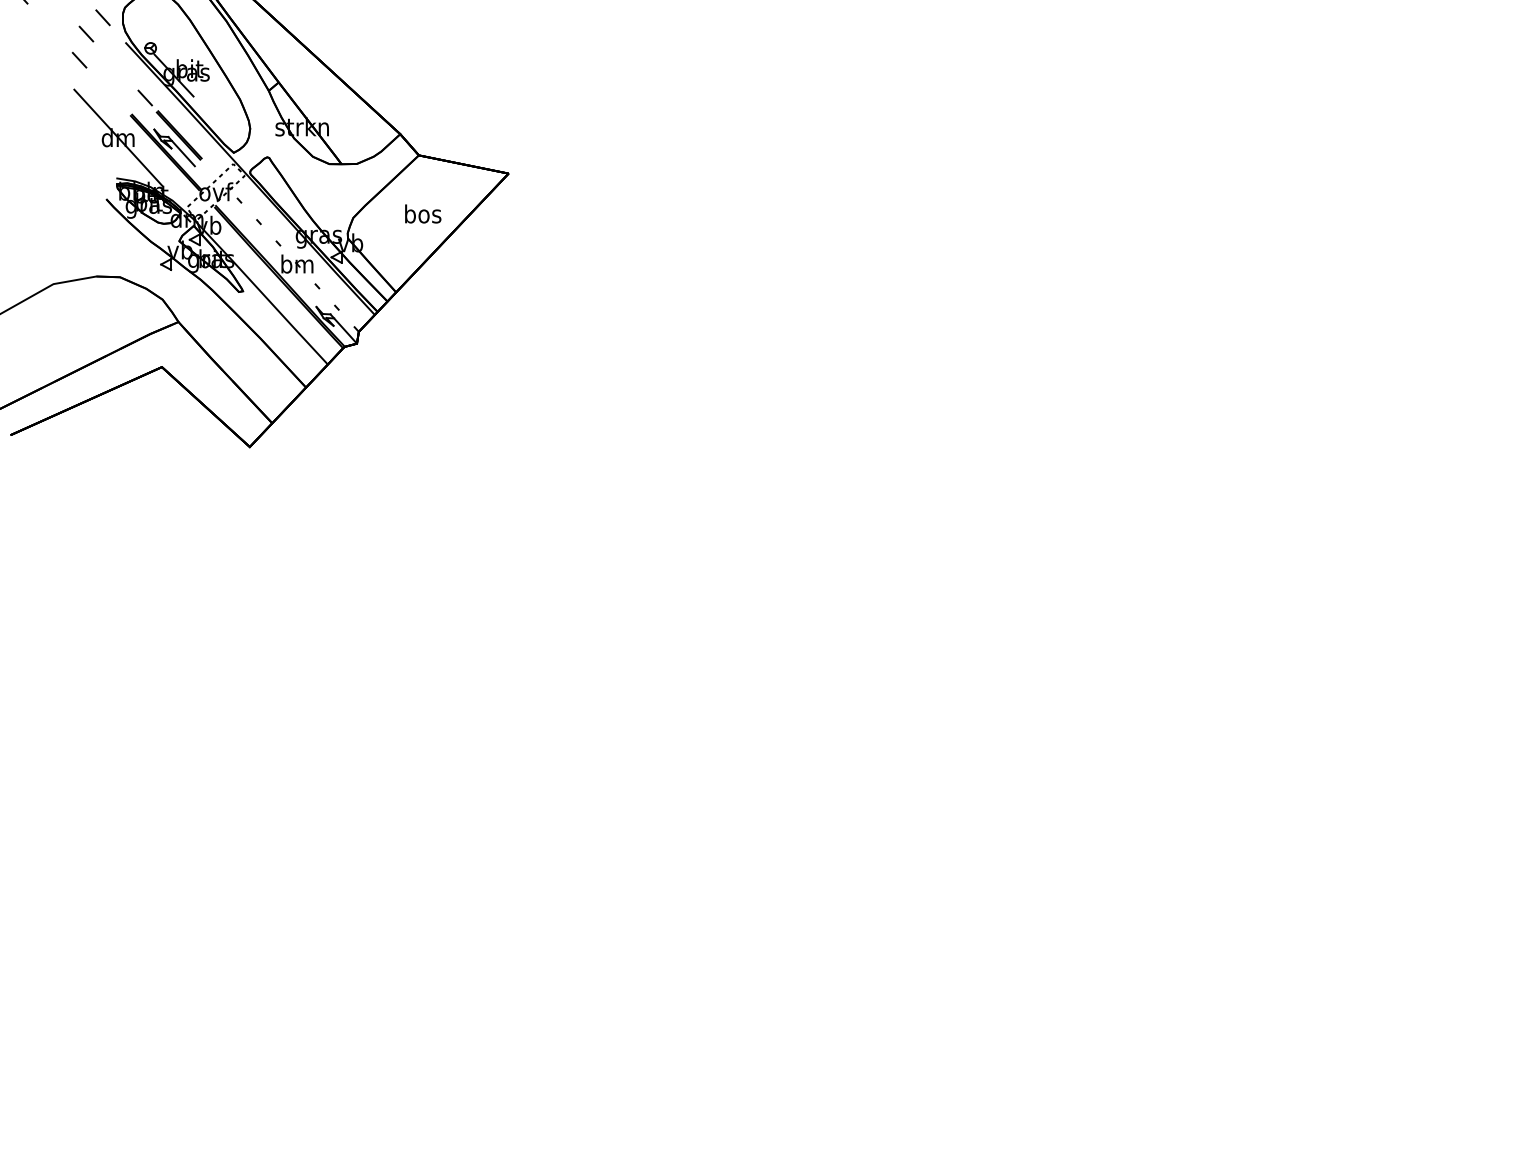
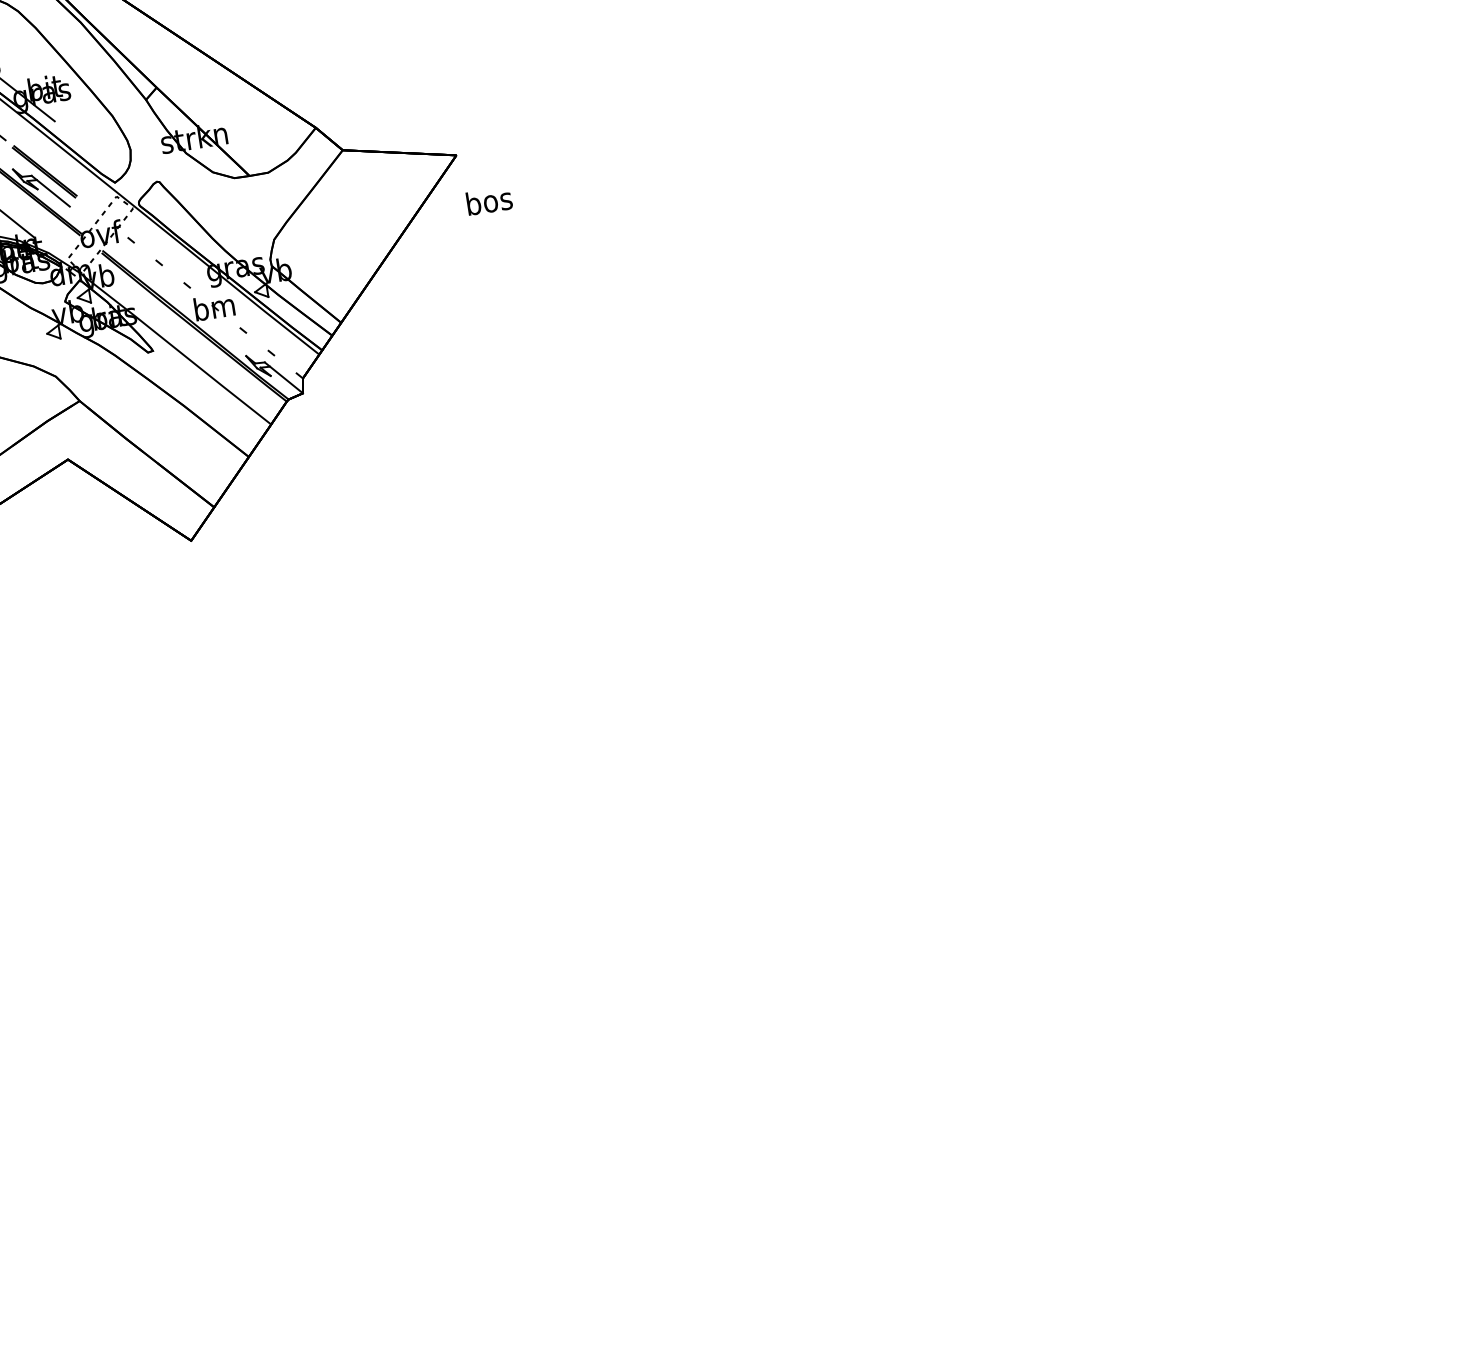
text: (423, 213) -> (489, 200), moved

